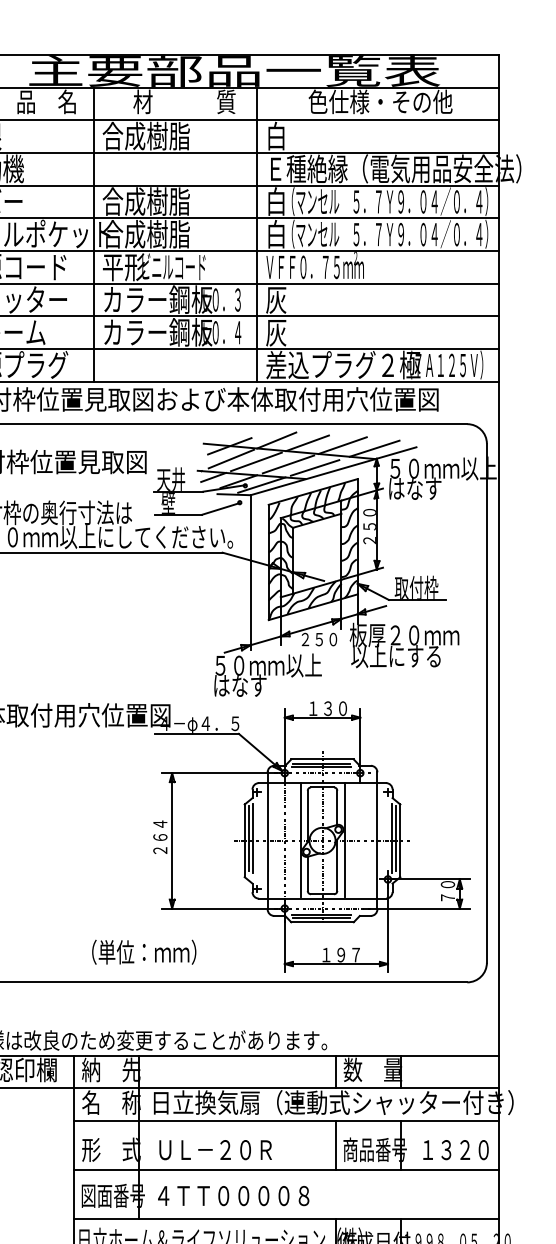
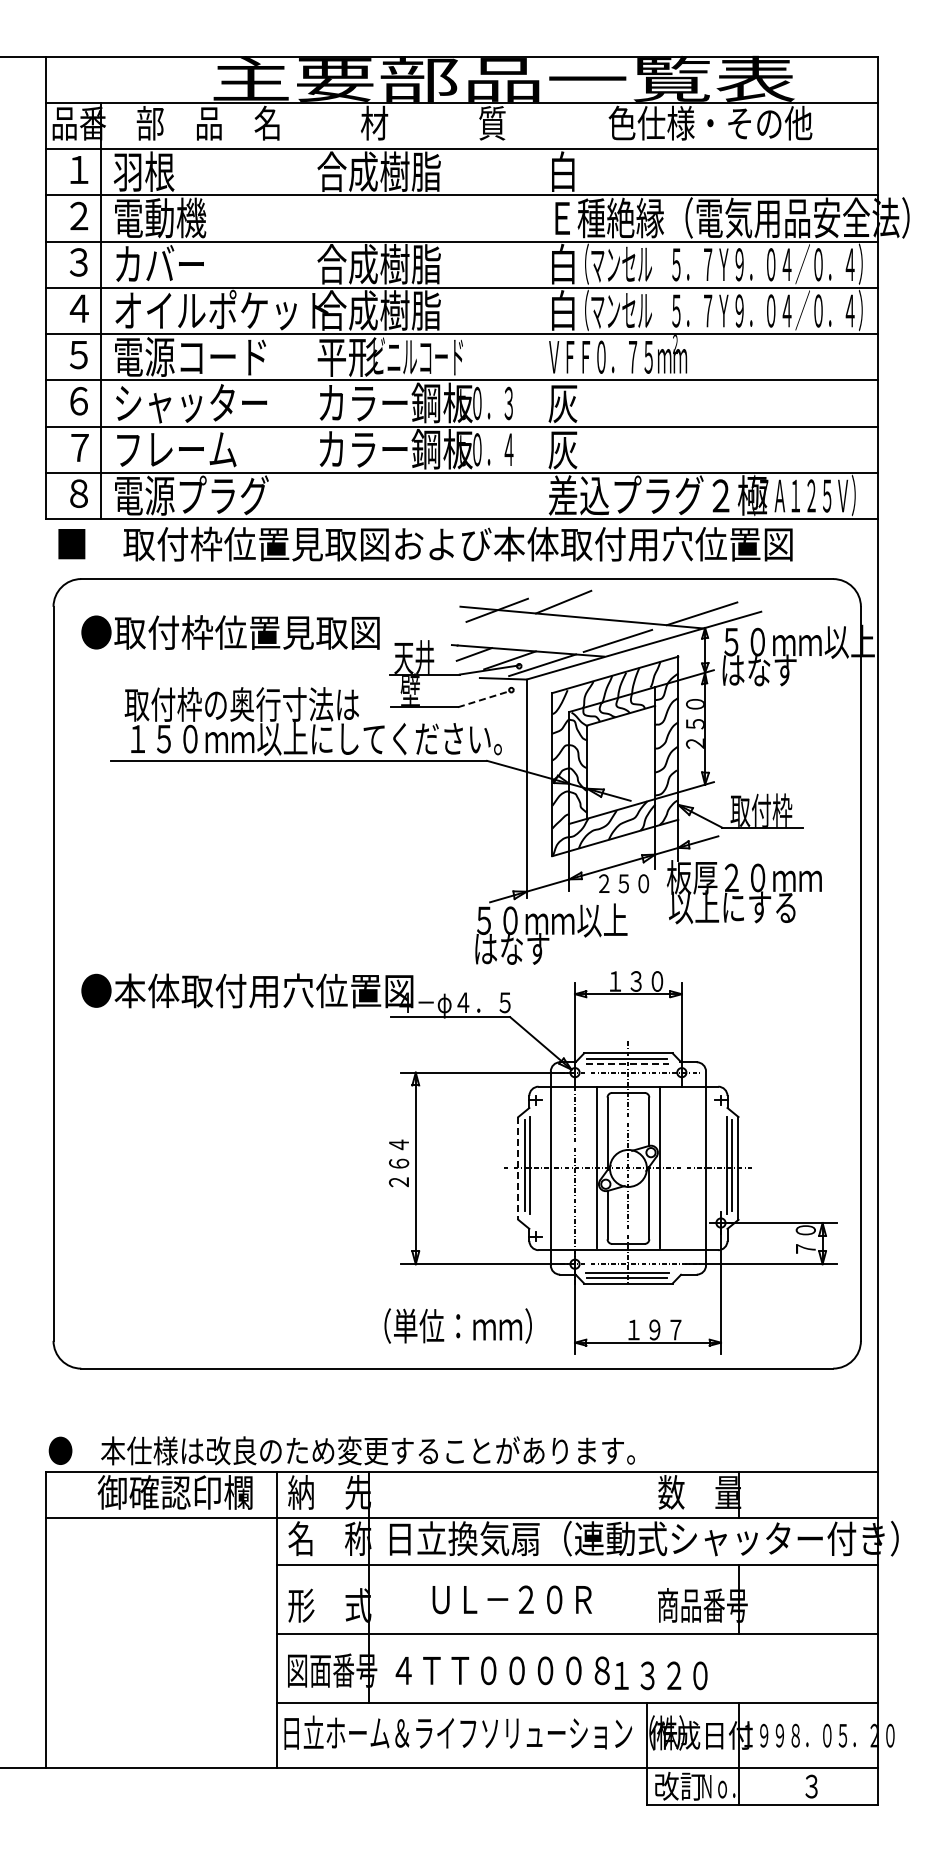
line: (93, 234) -> (304, 310), removed
line: (256, 234) -> (535, 310), removed
line: (307, 443) -> (607, 606), removed
line: (342, 445) -> (656, 609), removed
line: (231, 459) -> (499, 628), removed
line: (256, 461) -> (534, 632), removed
line: (288, 464) -> (580, 635), removed
line: (220, 509) -> (484, 699), solid -> dashed
line: (321, 766) -> (627, 1063), solid -> dashed
line: (244, 840) -> (518, 1168), solid -> dashed
text: (143, 951) -> (457, 1325), moved
line: (335, 1072) -> (646, 1495), removed
line: (335, 1145) -> (646, 1599), removed
text: (215, 1149) -> (511, 1599), moved
text: (456, 1149) -> (661, 1675), moved

